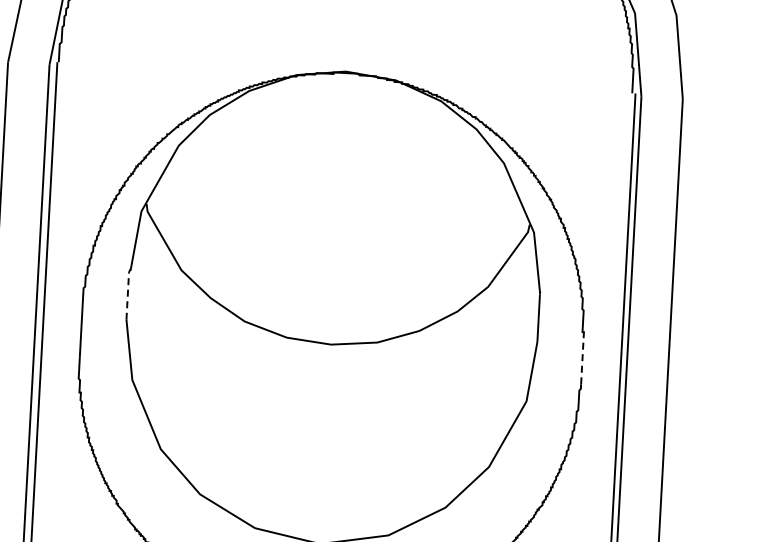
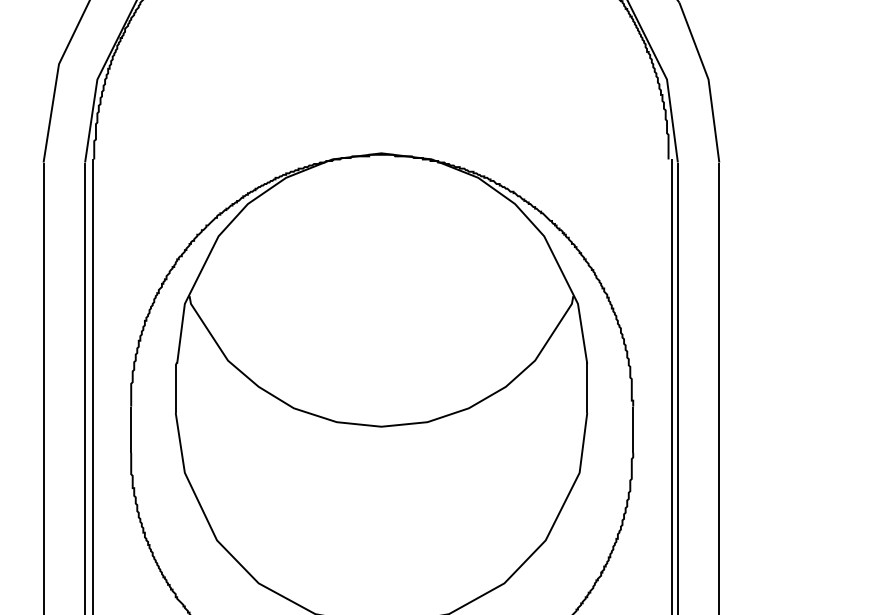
line: (127, 296) -> (175, 389), dashed -> solid
line: (582, 361) -> (633, 429), dashed -> solid

